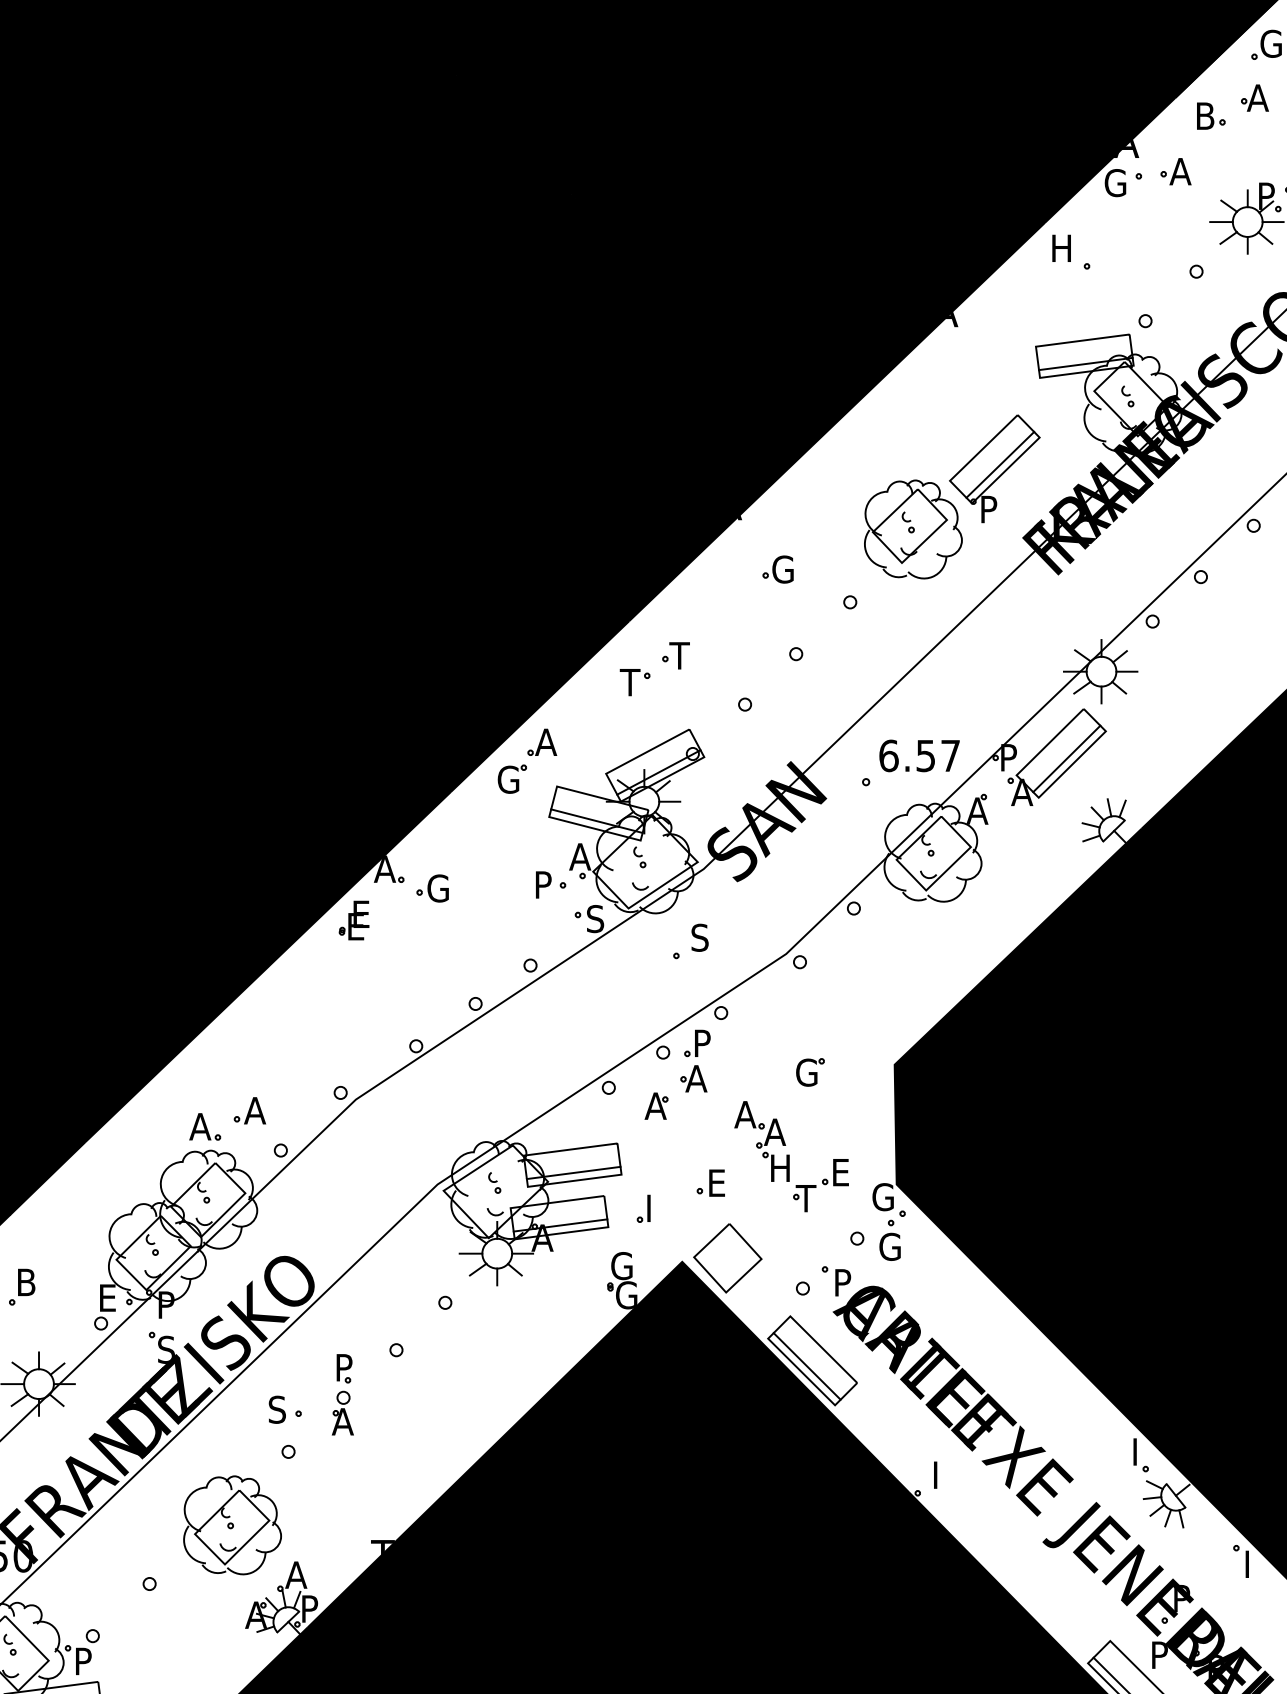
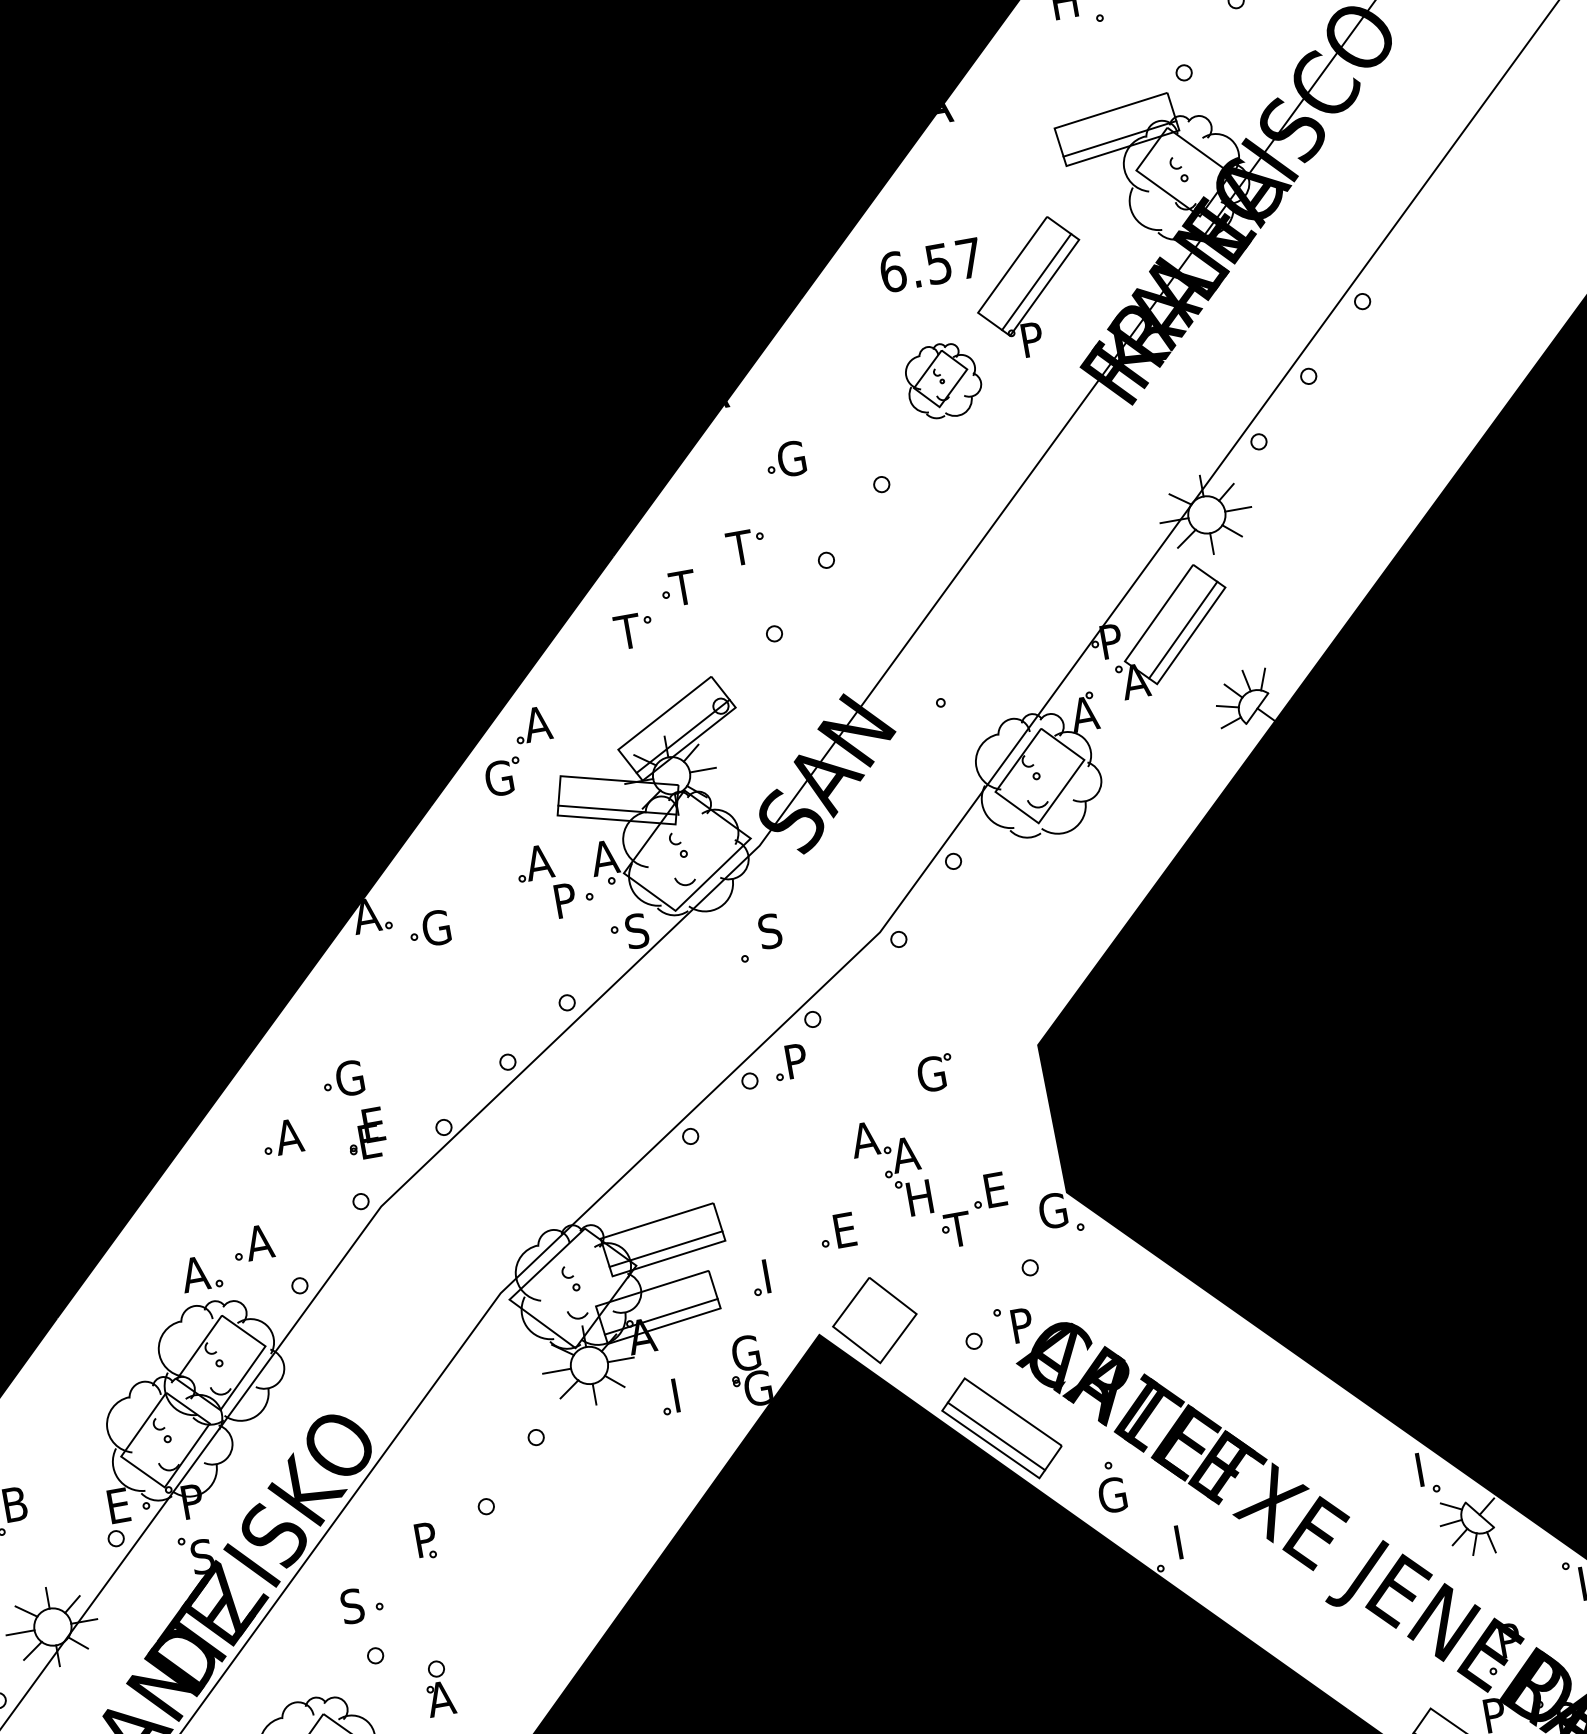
part: (913, 529) -> (943, 380), size x0.6
part: (734, 632) -> (745, 547), added
text: (919, 755) -> (930, 264), moved
part: (524, 850) -> (534, 862), added
part: (353, 920) -> (365, 1134), moved
part: (343, 994) -> (342, 1079), added
part: (287, 1031) -> (281, 1137), added
part: (693, 1078) -> (793, 1106), removed
part: (656, 1105) -> (753, 1147), removed
part: (889, 1239) -> (1110, 1486), moved
part: (555, 1289) -> (669, 1396), added
part: (342, 1412) -> (438, 1687), moved

